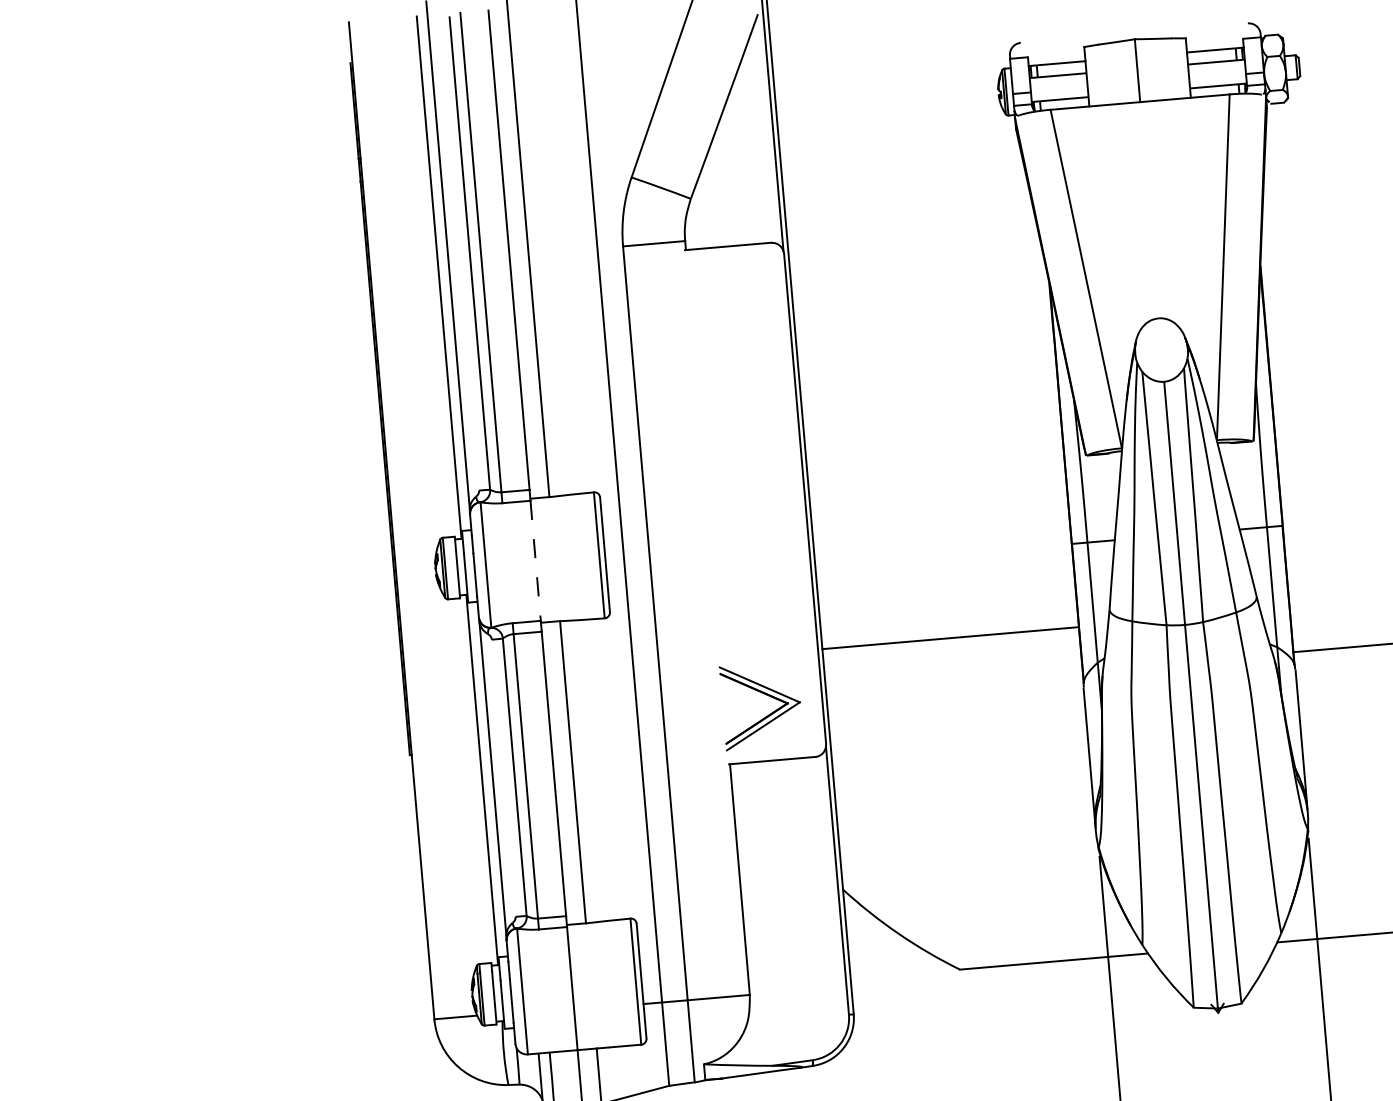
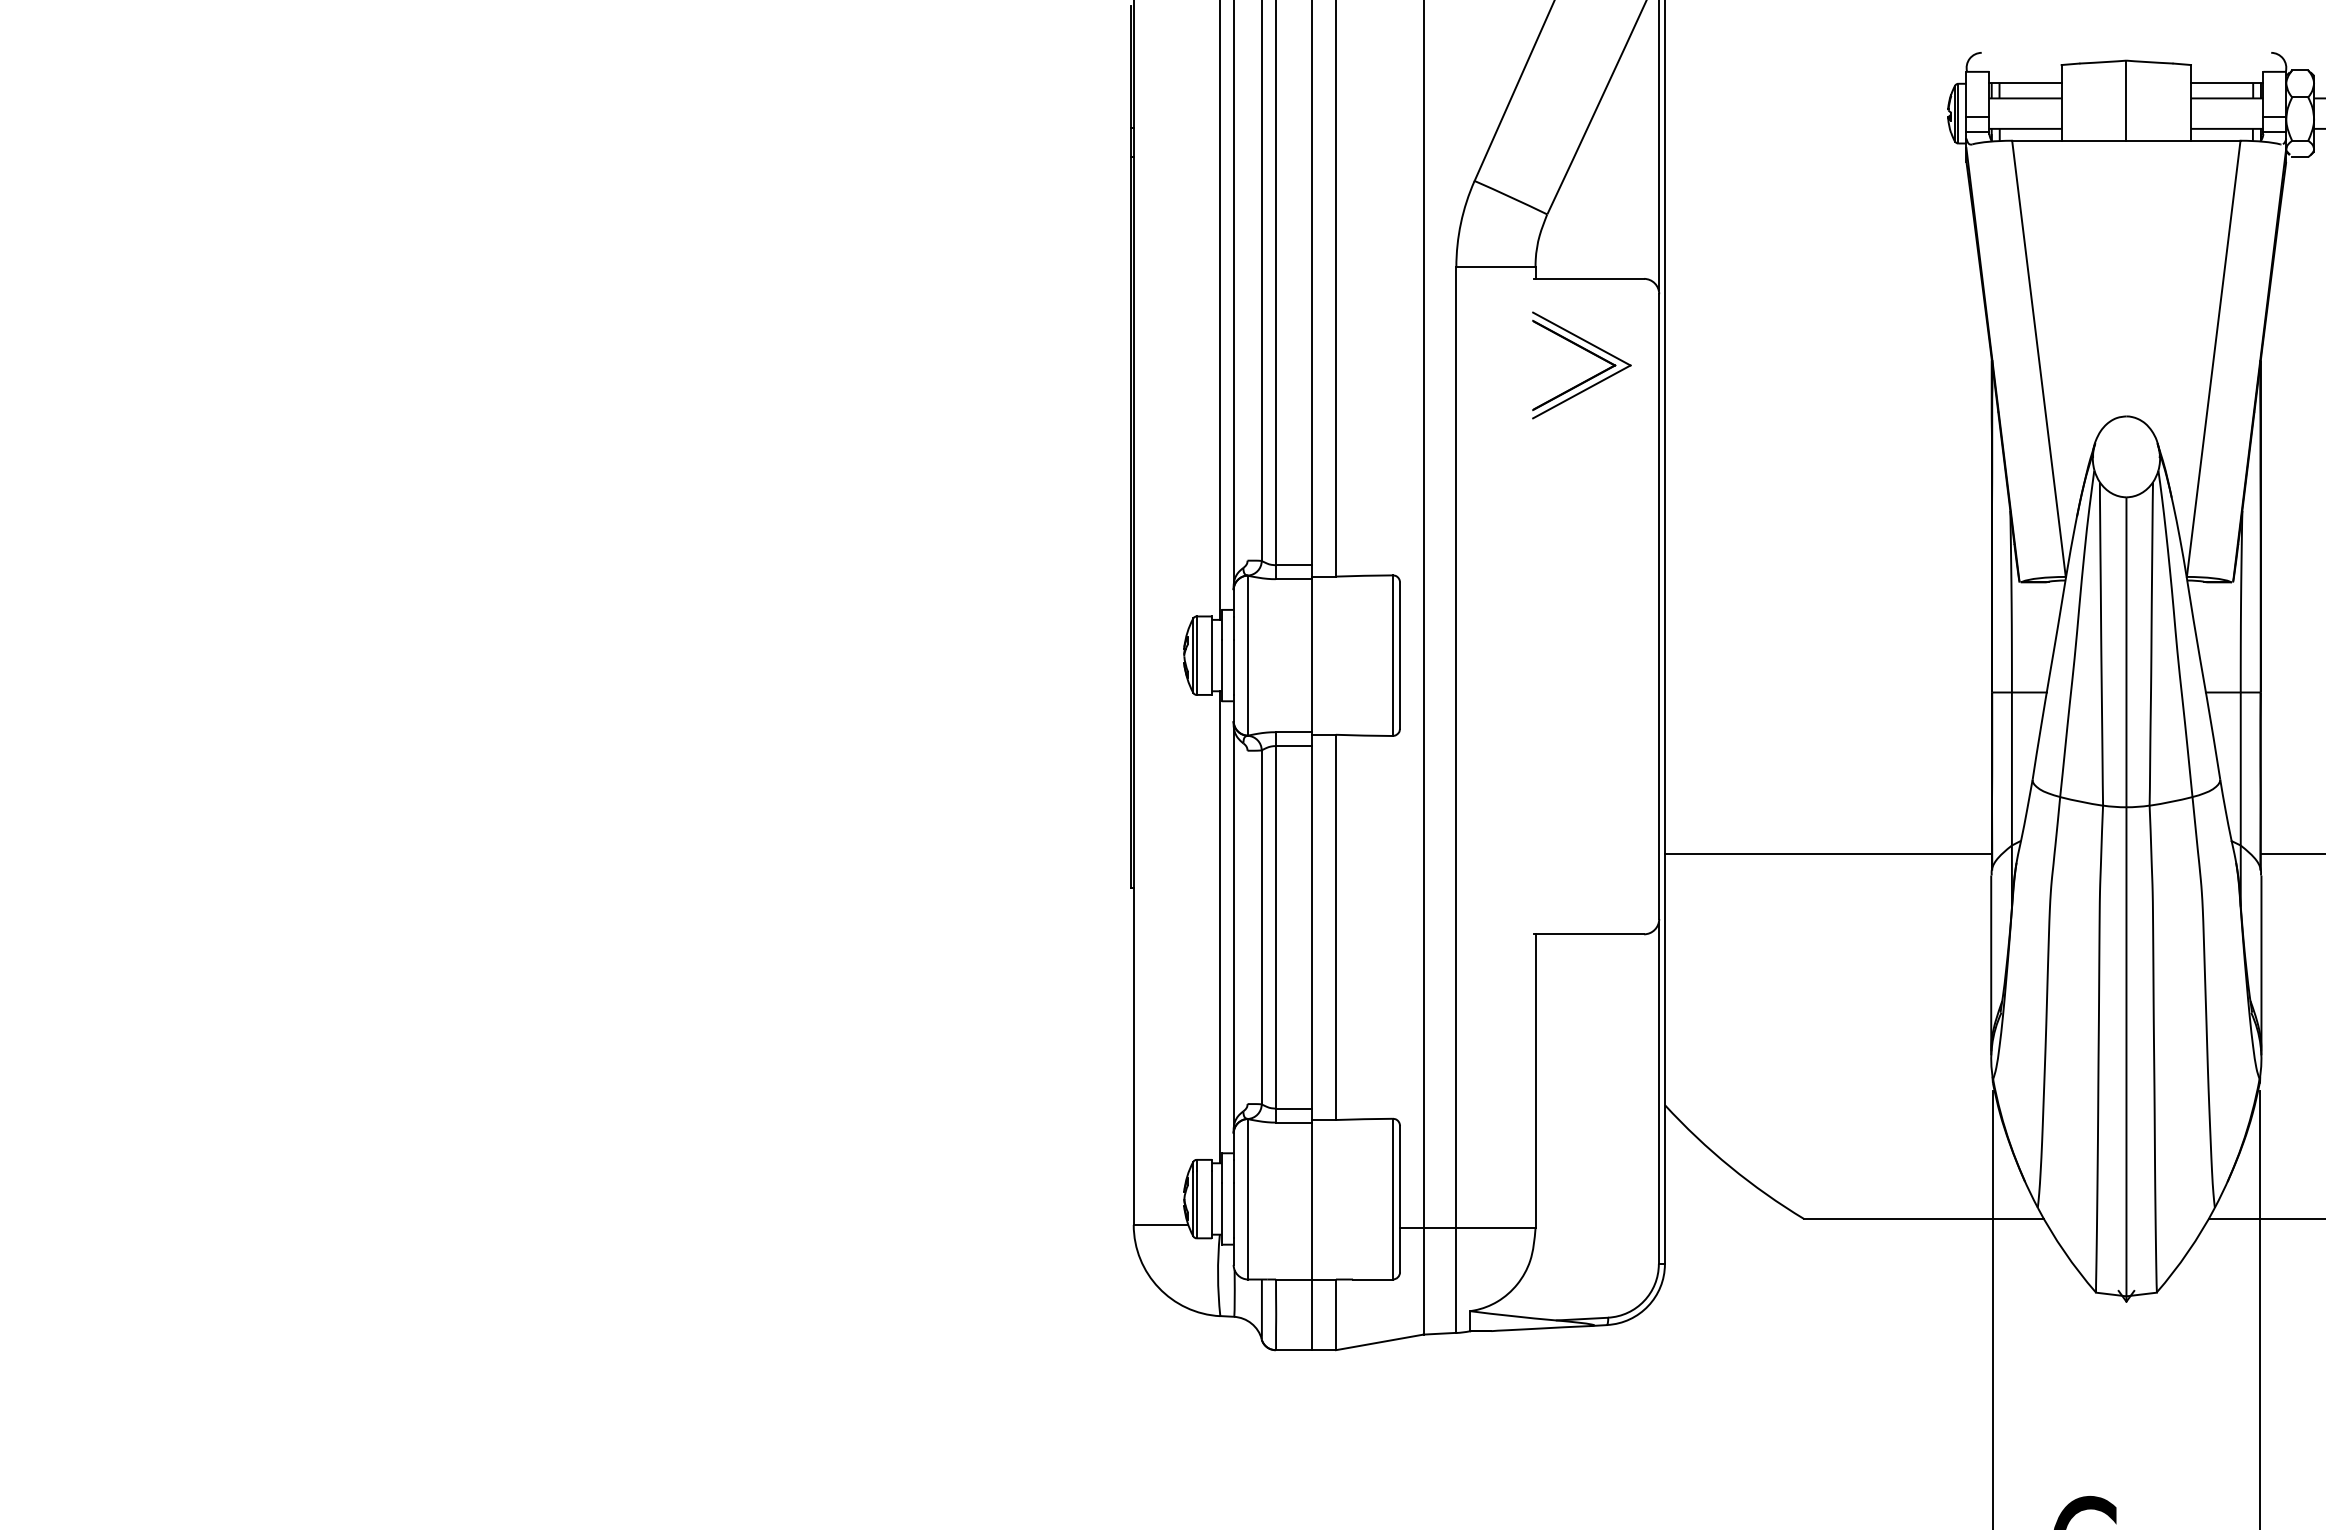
line: (535, 560) -> (1311, 655), dashed -> solid
line: (949, 638) -> (1827, 853), moved
part: (765, 695) -> (1588, 352), moved

